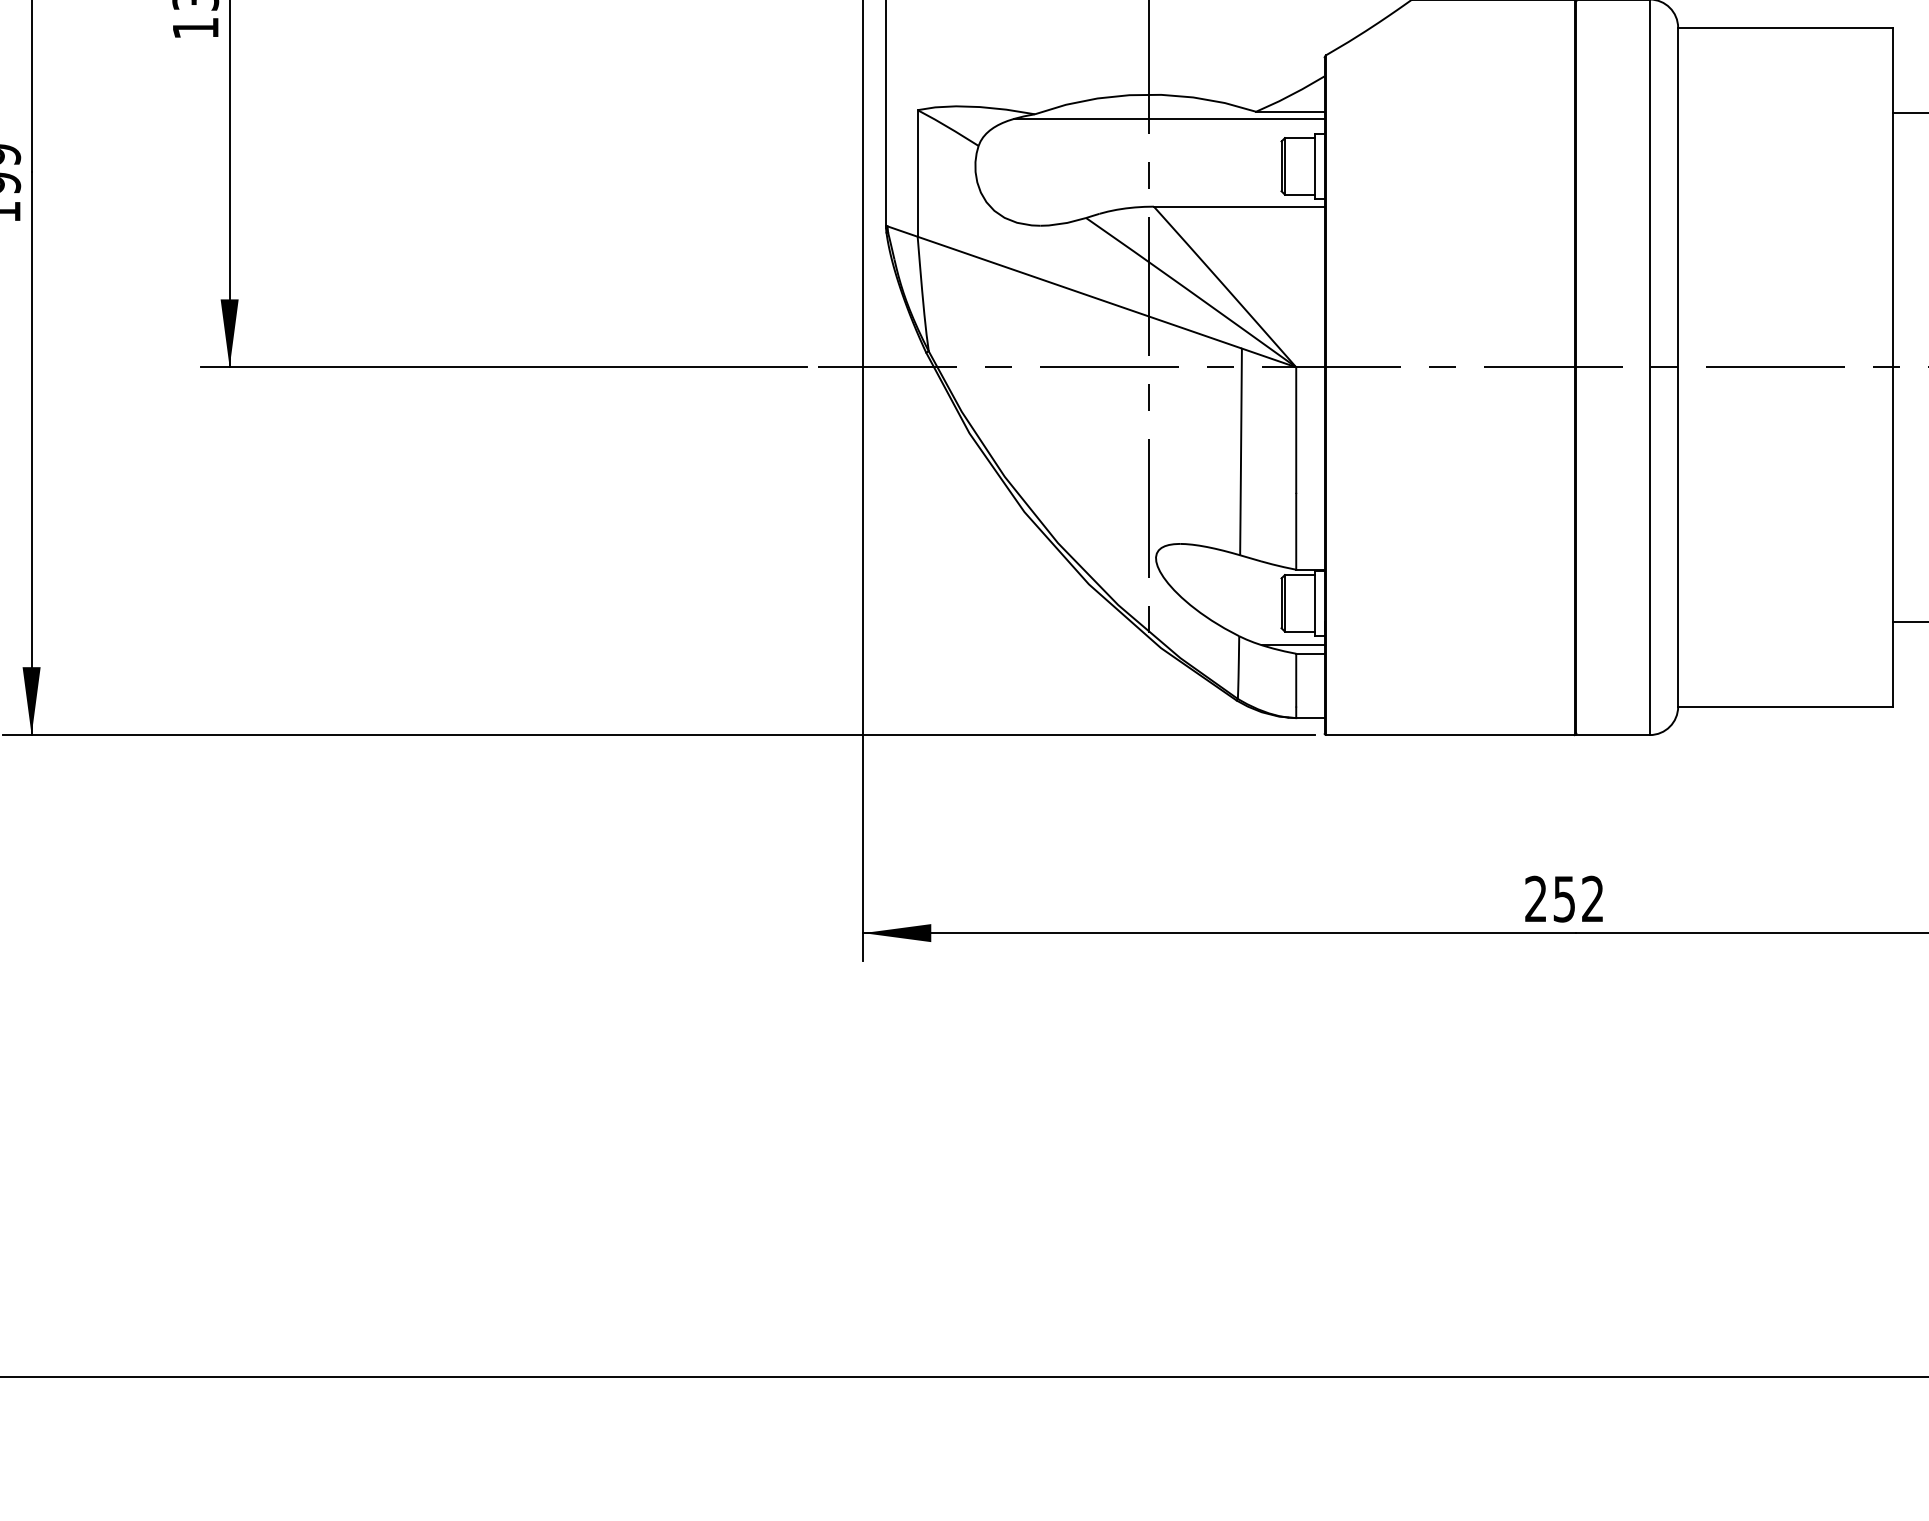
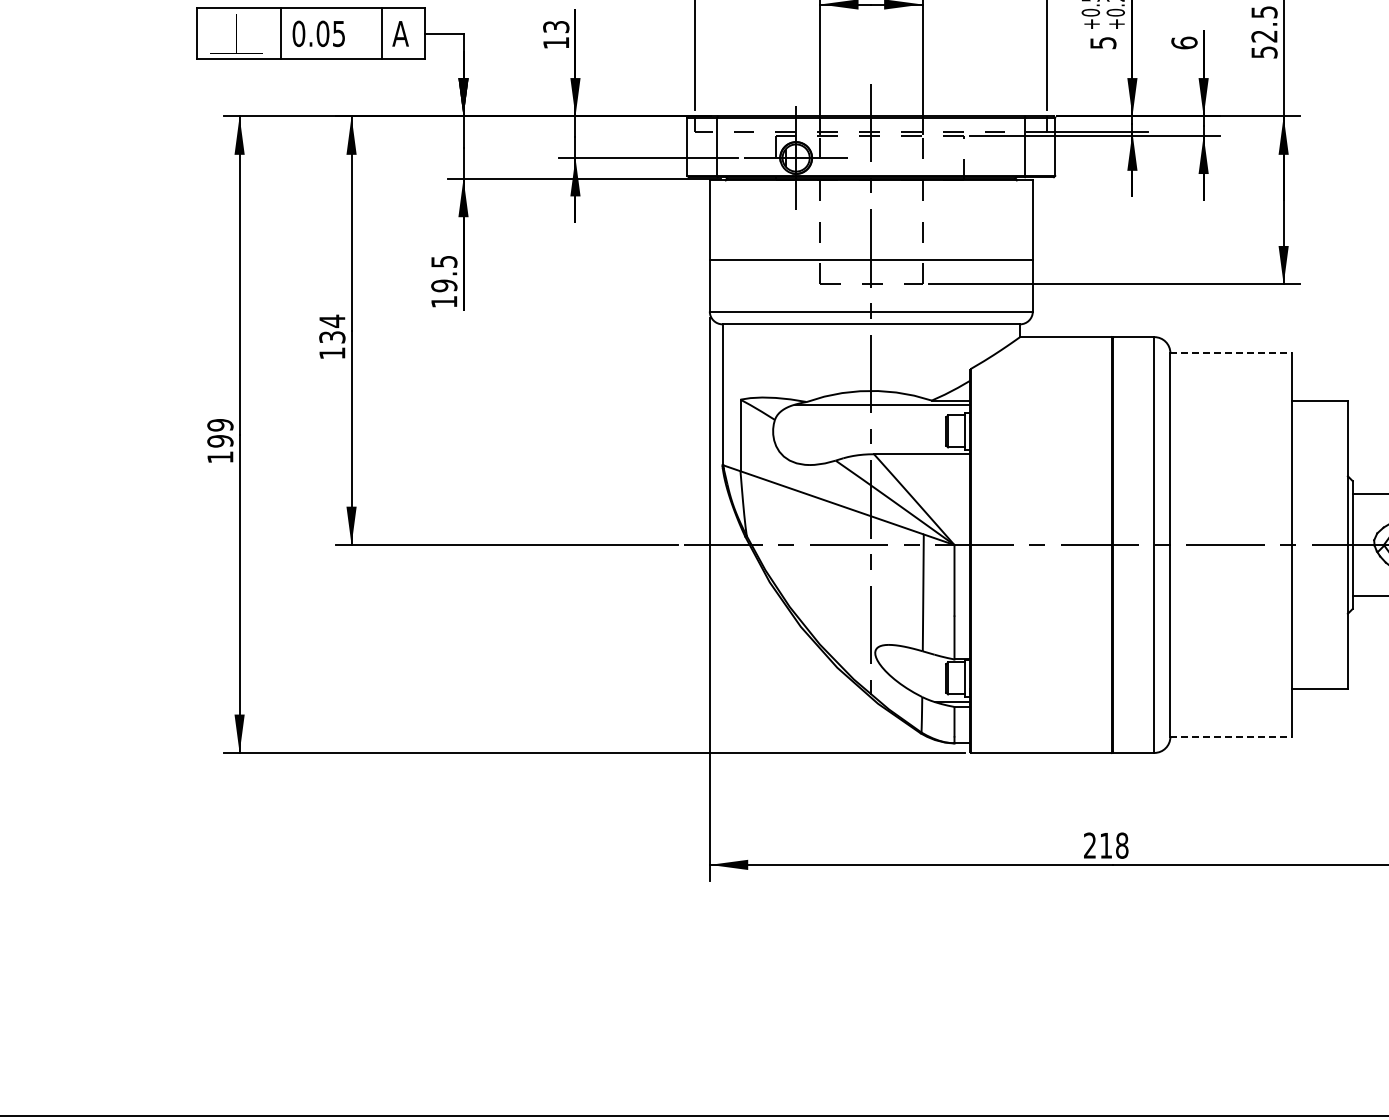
line: (1786, 28) -> (1231, 353), solid -> dashed
line: (1786, 705) -> (1231, 736), solid -> dashed
text: (1579, 898) -> (1114, 845), 252 -> 218

